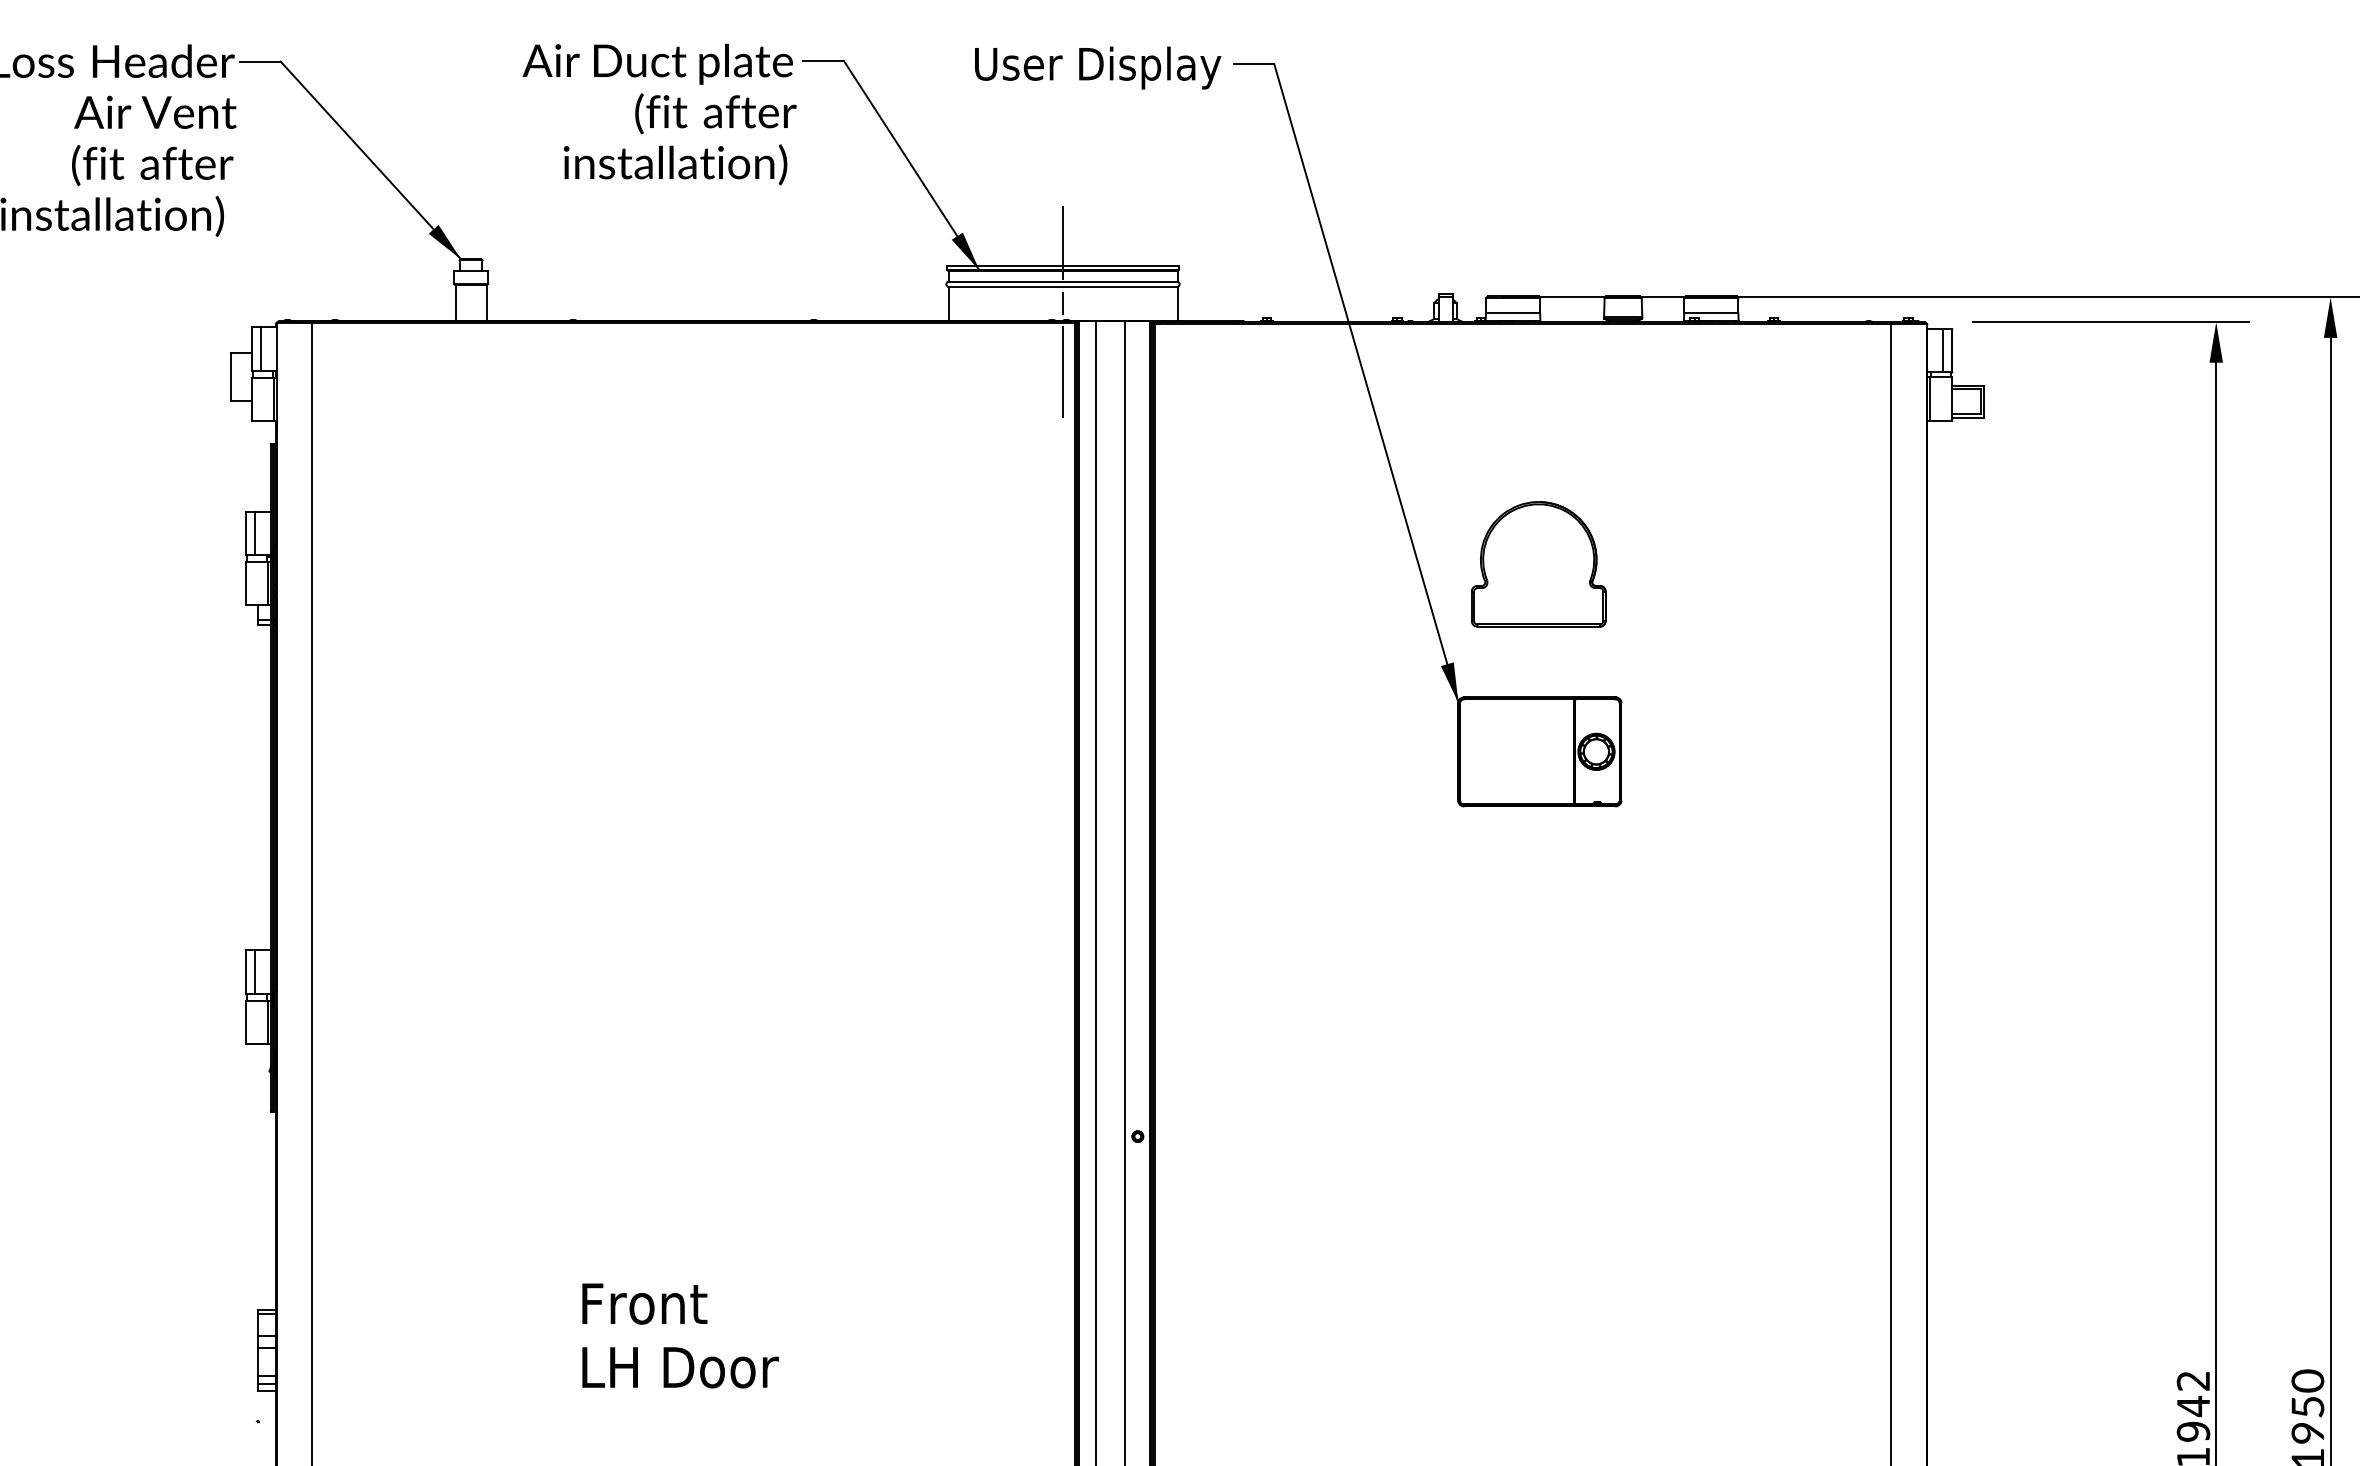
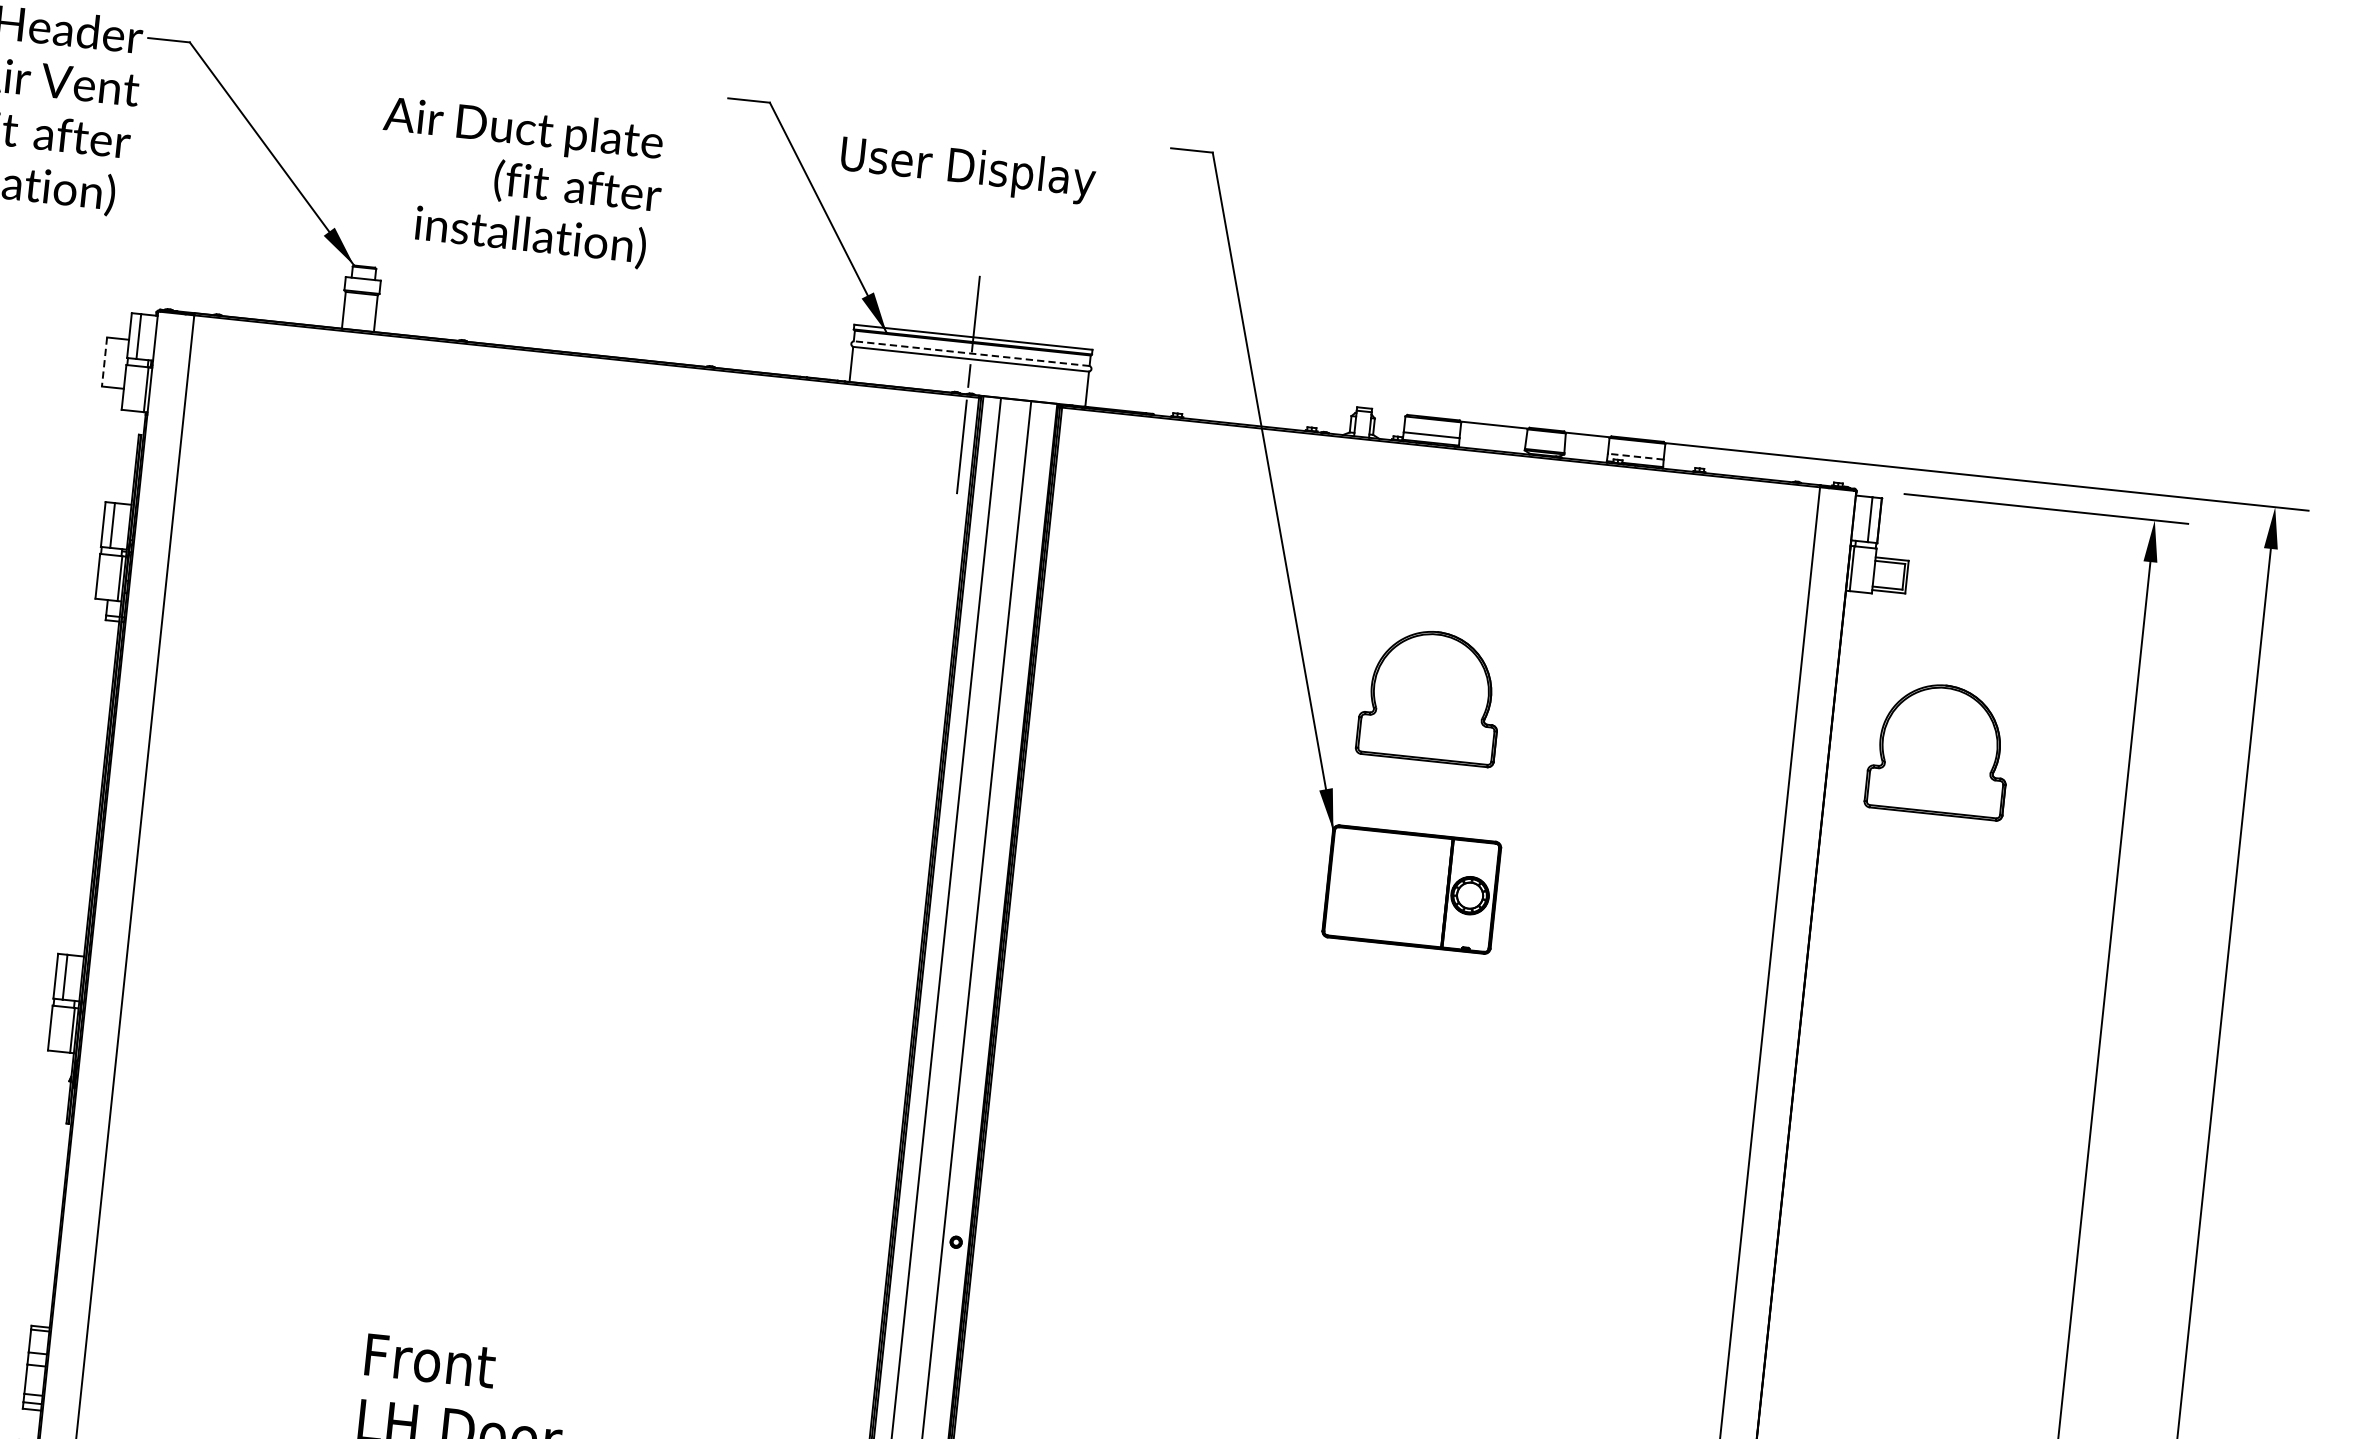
text: (1098, 67) -> (968, 170), moved
text: (659, 114) -> (519, 183), moved
line: (1062, 281) -> (971, 353), solid -> dashed
line: (1710, 313) -> (1634, 456), solid -> dashed
line: (230, 377) -> (104, 362), solid -> dashed
part: (2032, 564) -> (1939, 749), added

